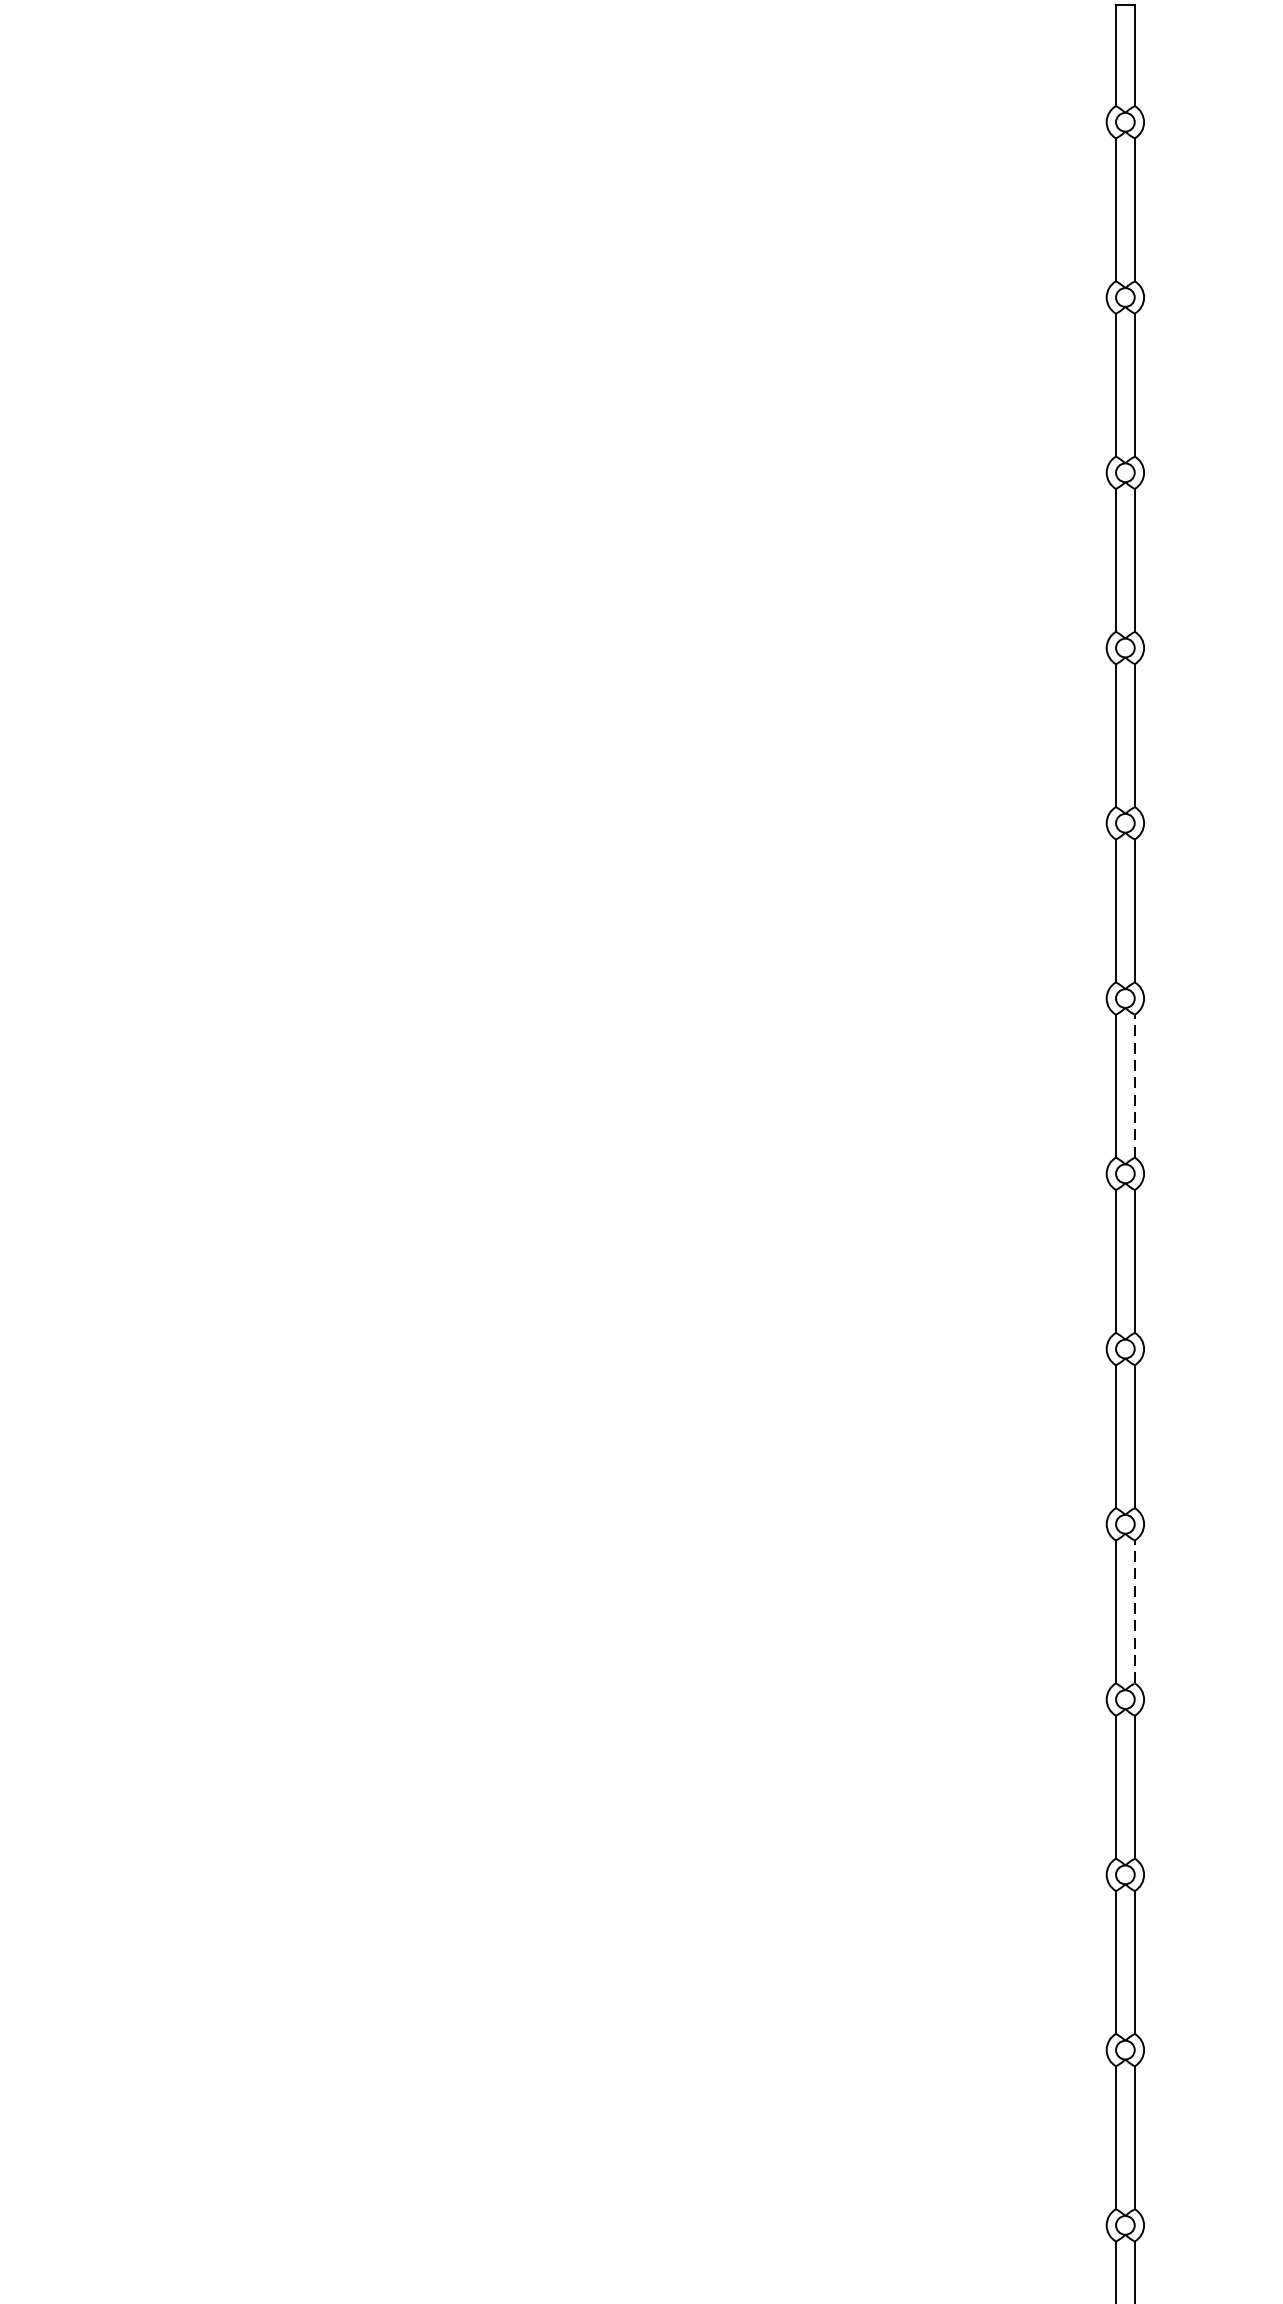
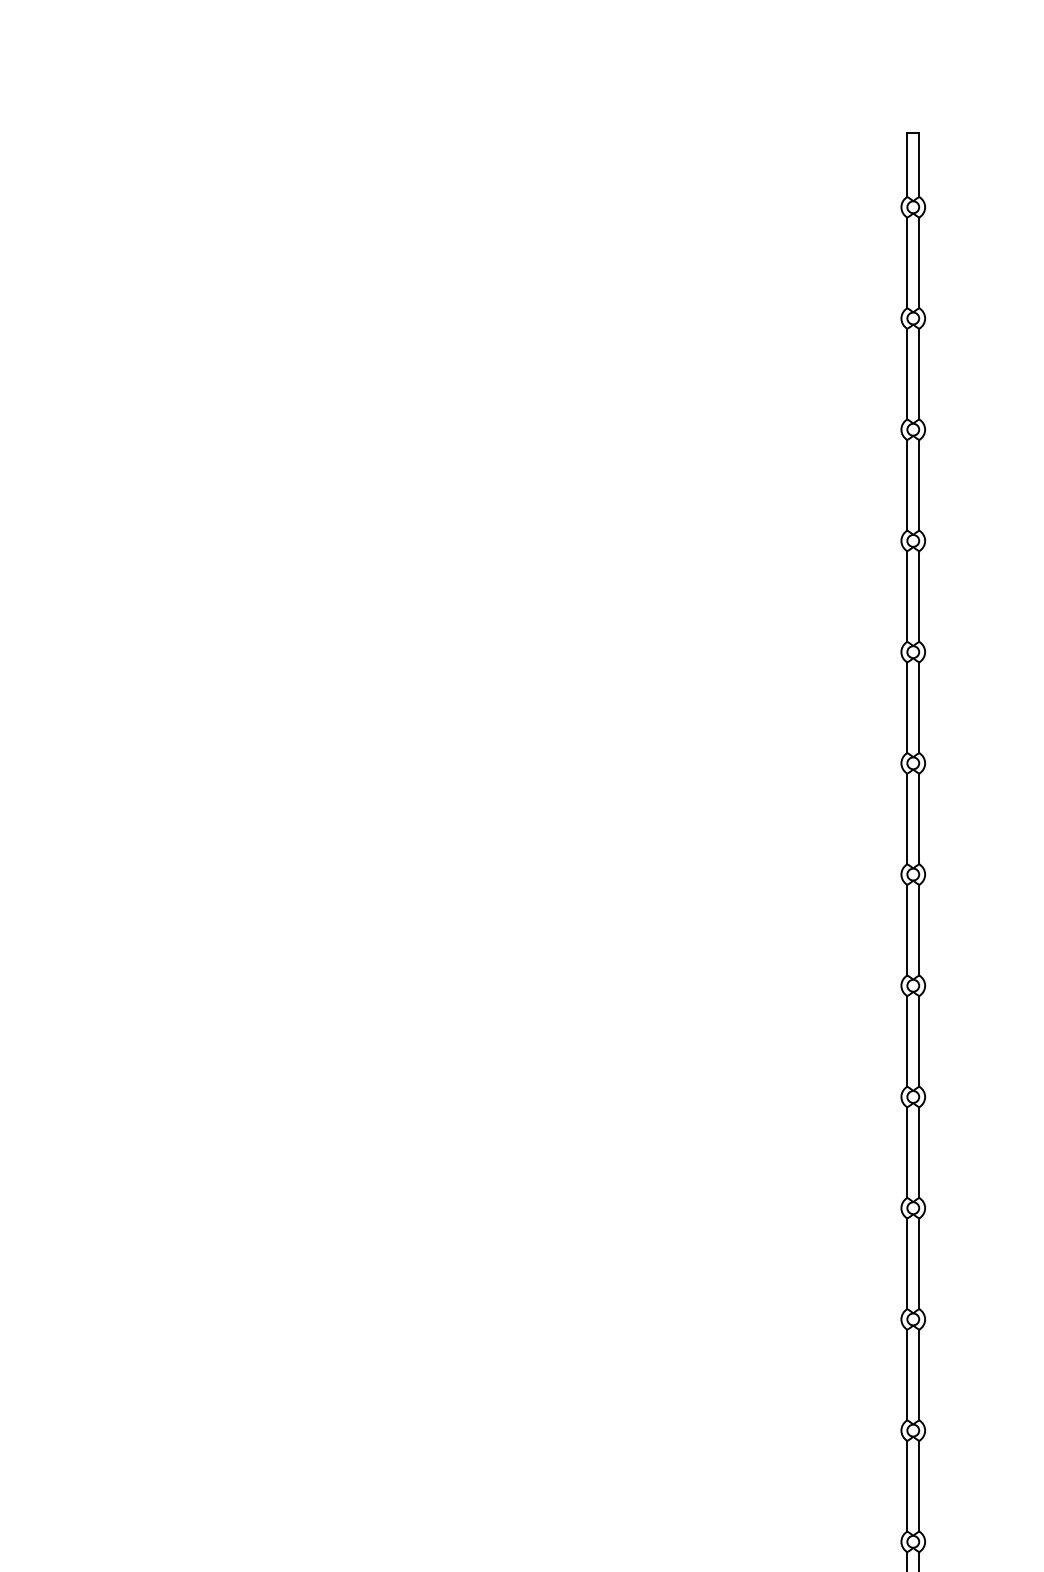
line: (1135, 1085) -> (919, 818), dashed -> solid
line: (1135, 1611) -> (919, 1152), dashed -> solid

